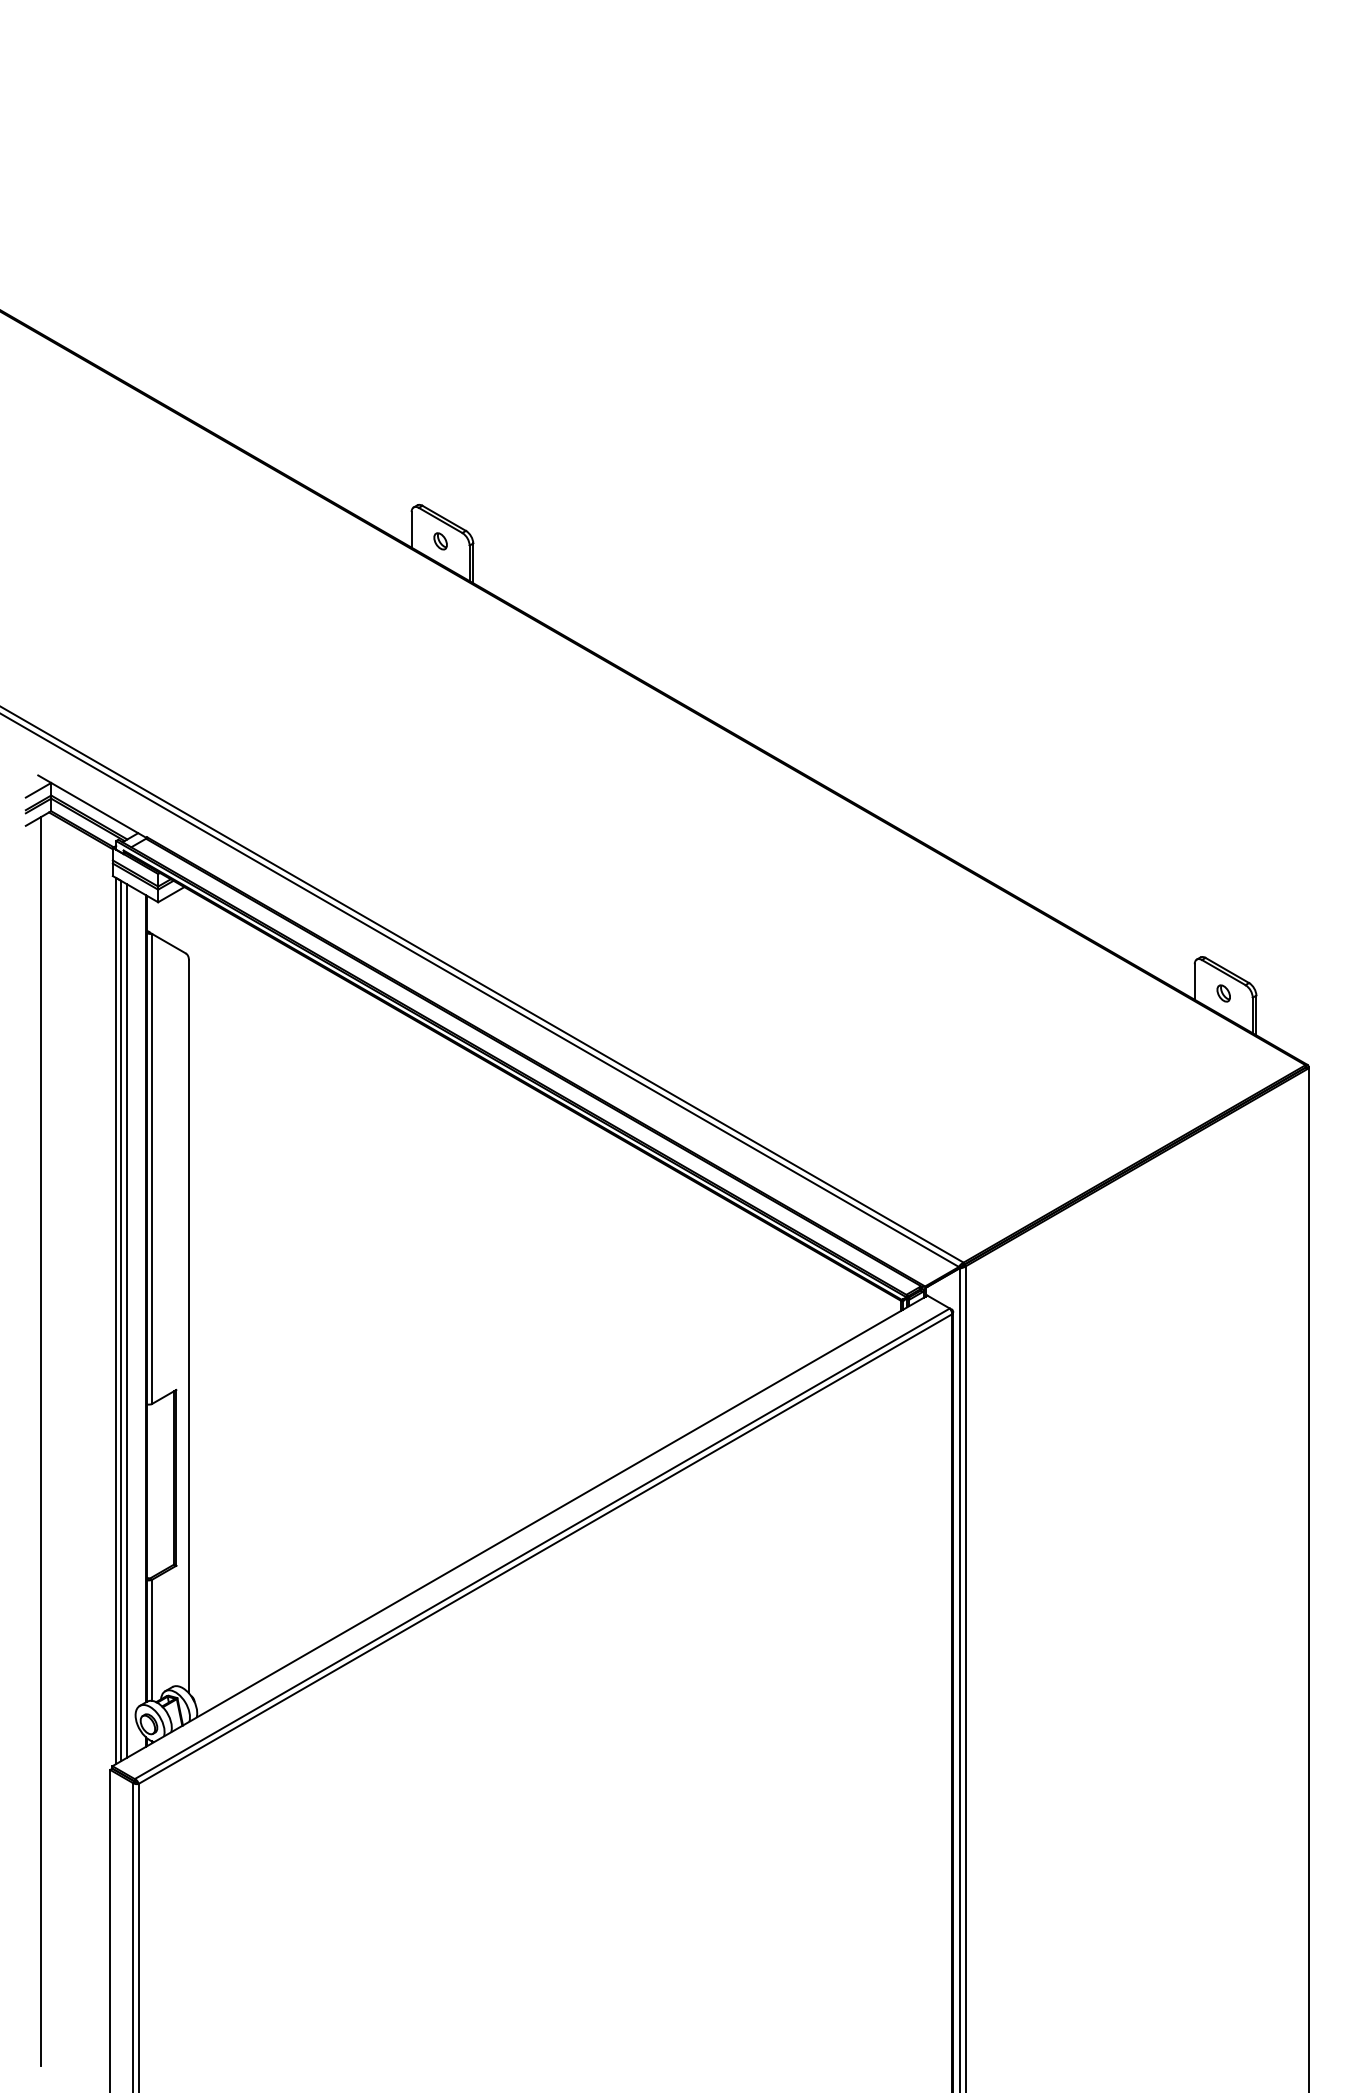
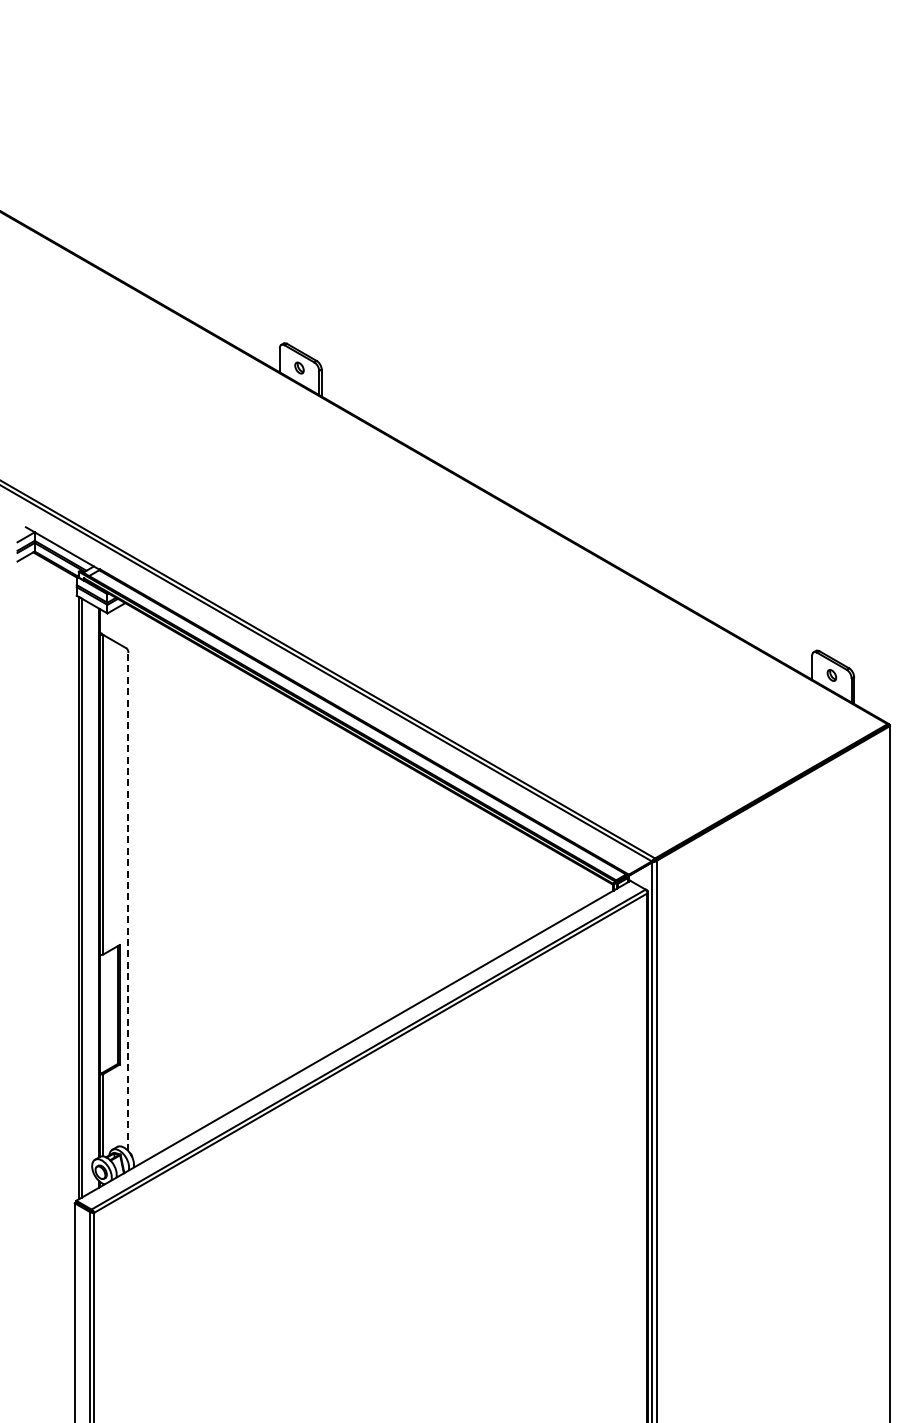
line: (127, 1321) -> (86, 898), removed
line: (189, 1325) -> (128, 901), solid -> dashed
line: (40, 1440) -> (27, 979), removed

